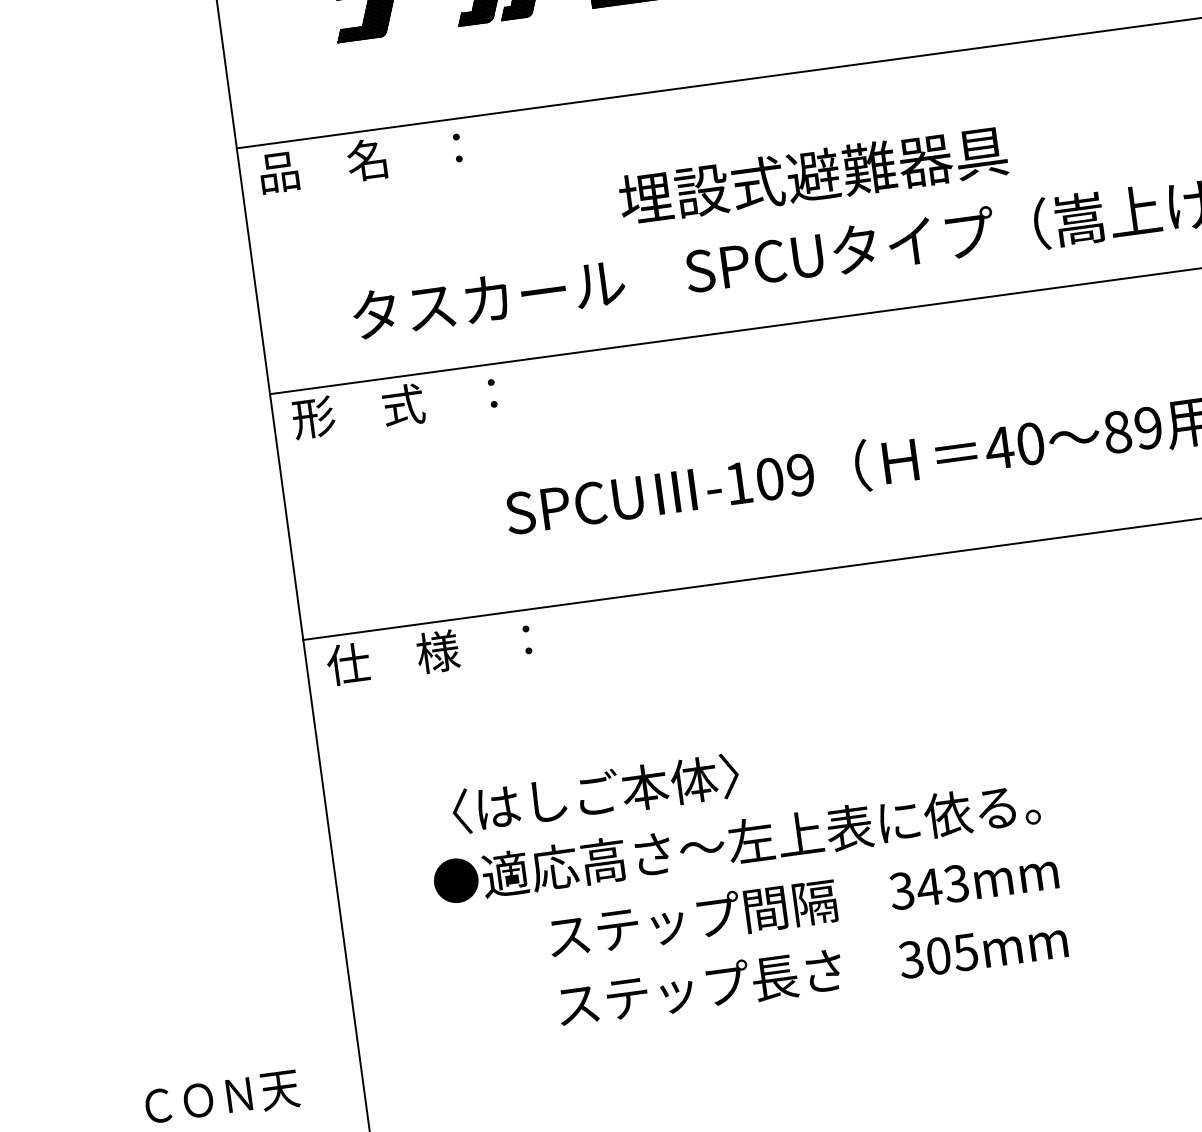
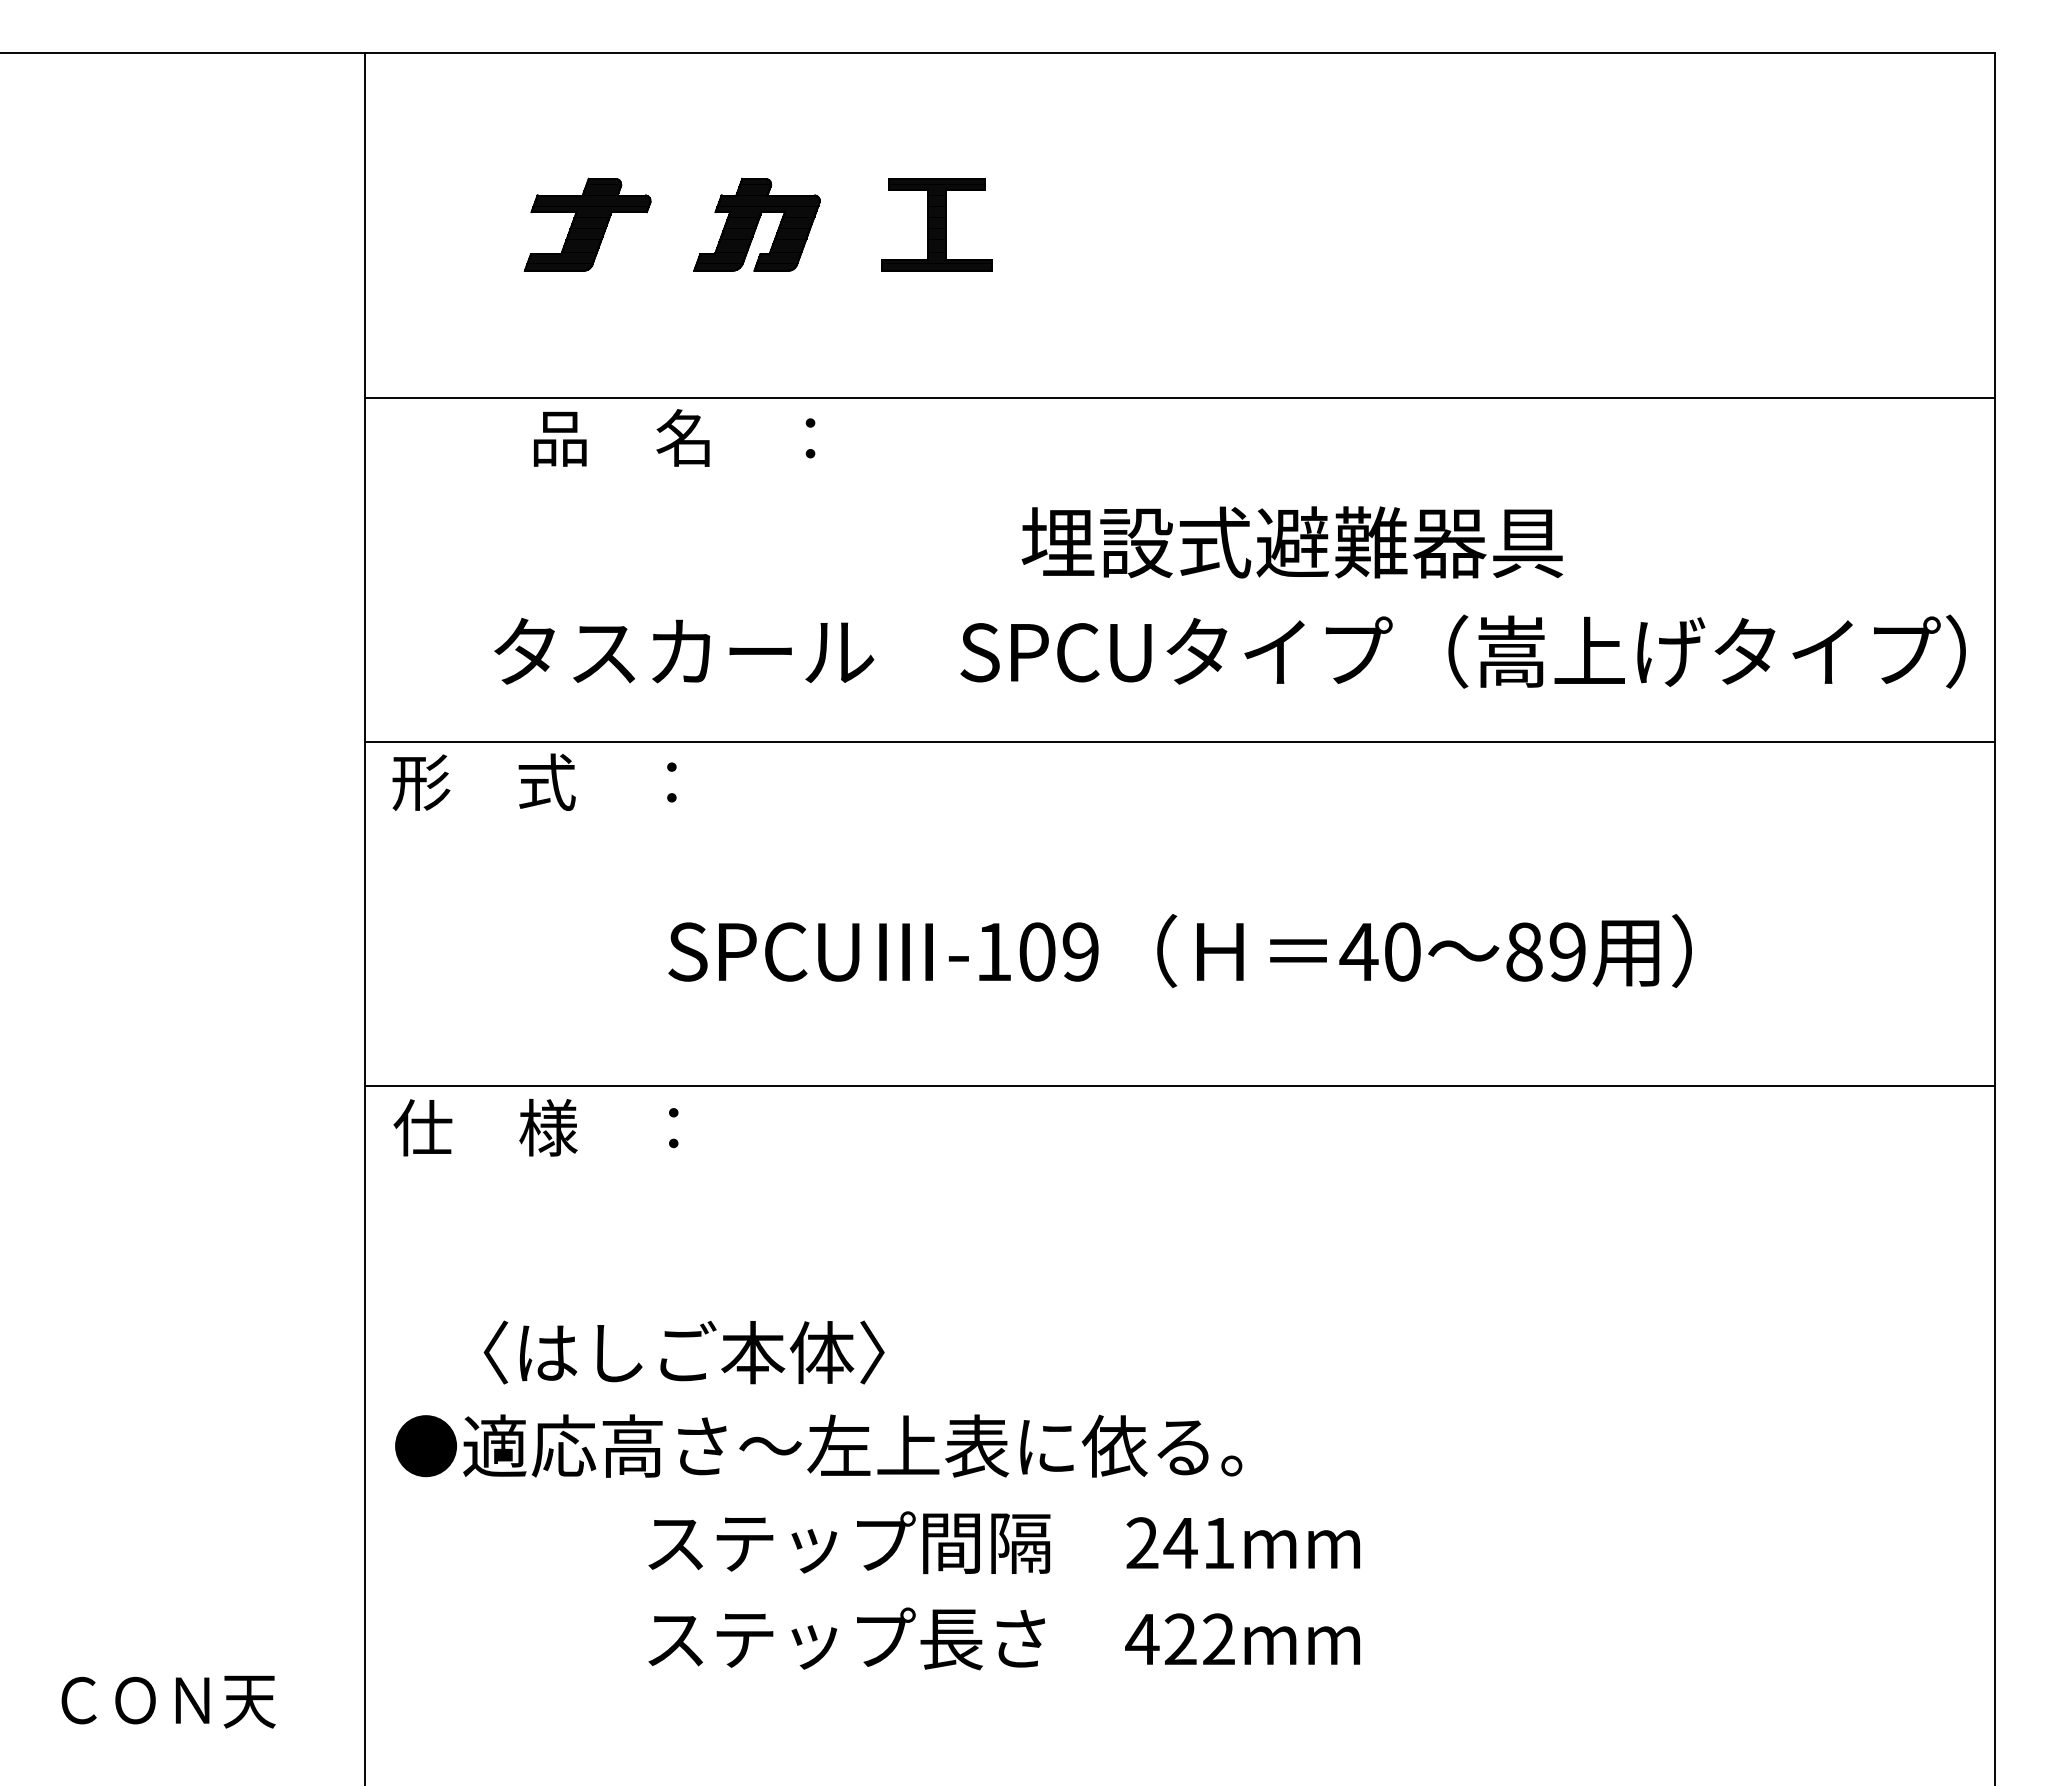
text: (360, 160) -> (674, 437), moved
text: (813, 175) -> (1292, 542), moved
text: (595, 793) -> (683, 1352), moved
text: (736, 842) -> (818, 1445), moved
text: (928, 887) -> (1179, 1543), 343mm -> 241mm
text: (937, 956) -> (1179, 1639), 305mm -> 422mm

